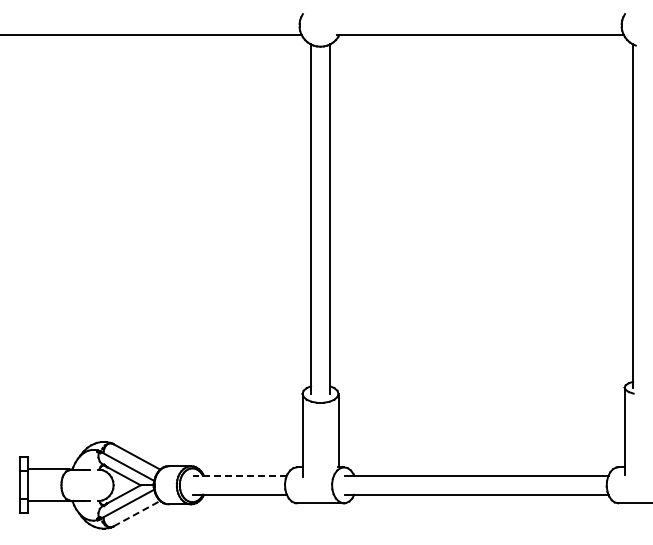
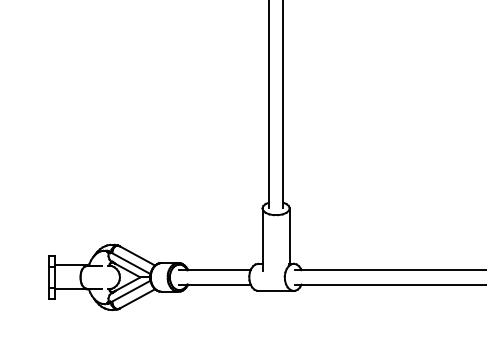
line: (239, 475) -> (214, 270), dashed -> solid
line: (137, 513) -> (137, 298), dashed -> solid

